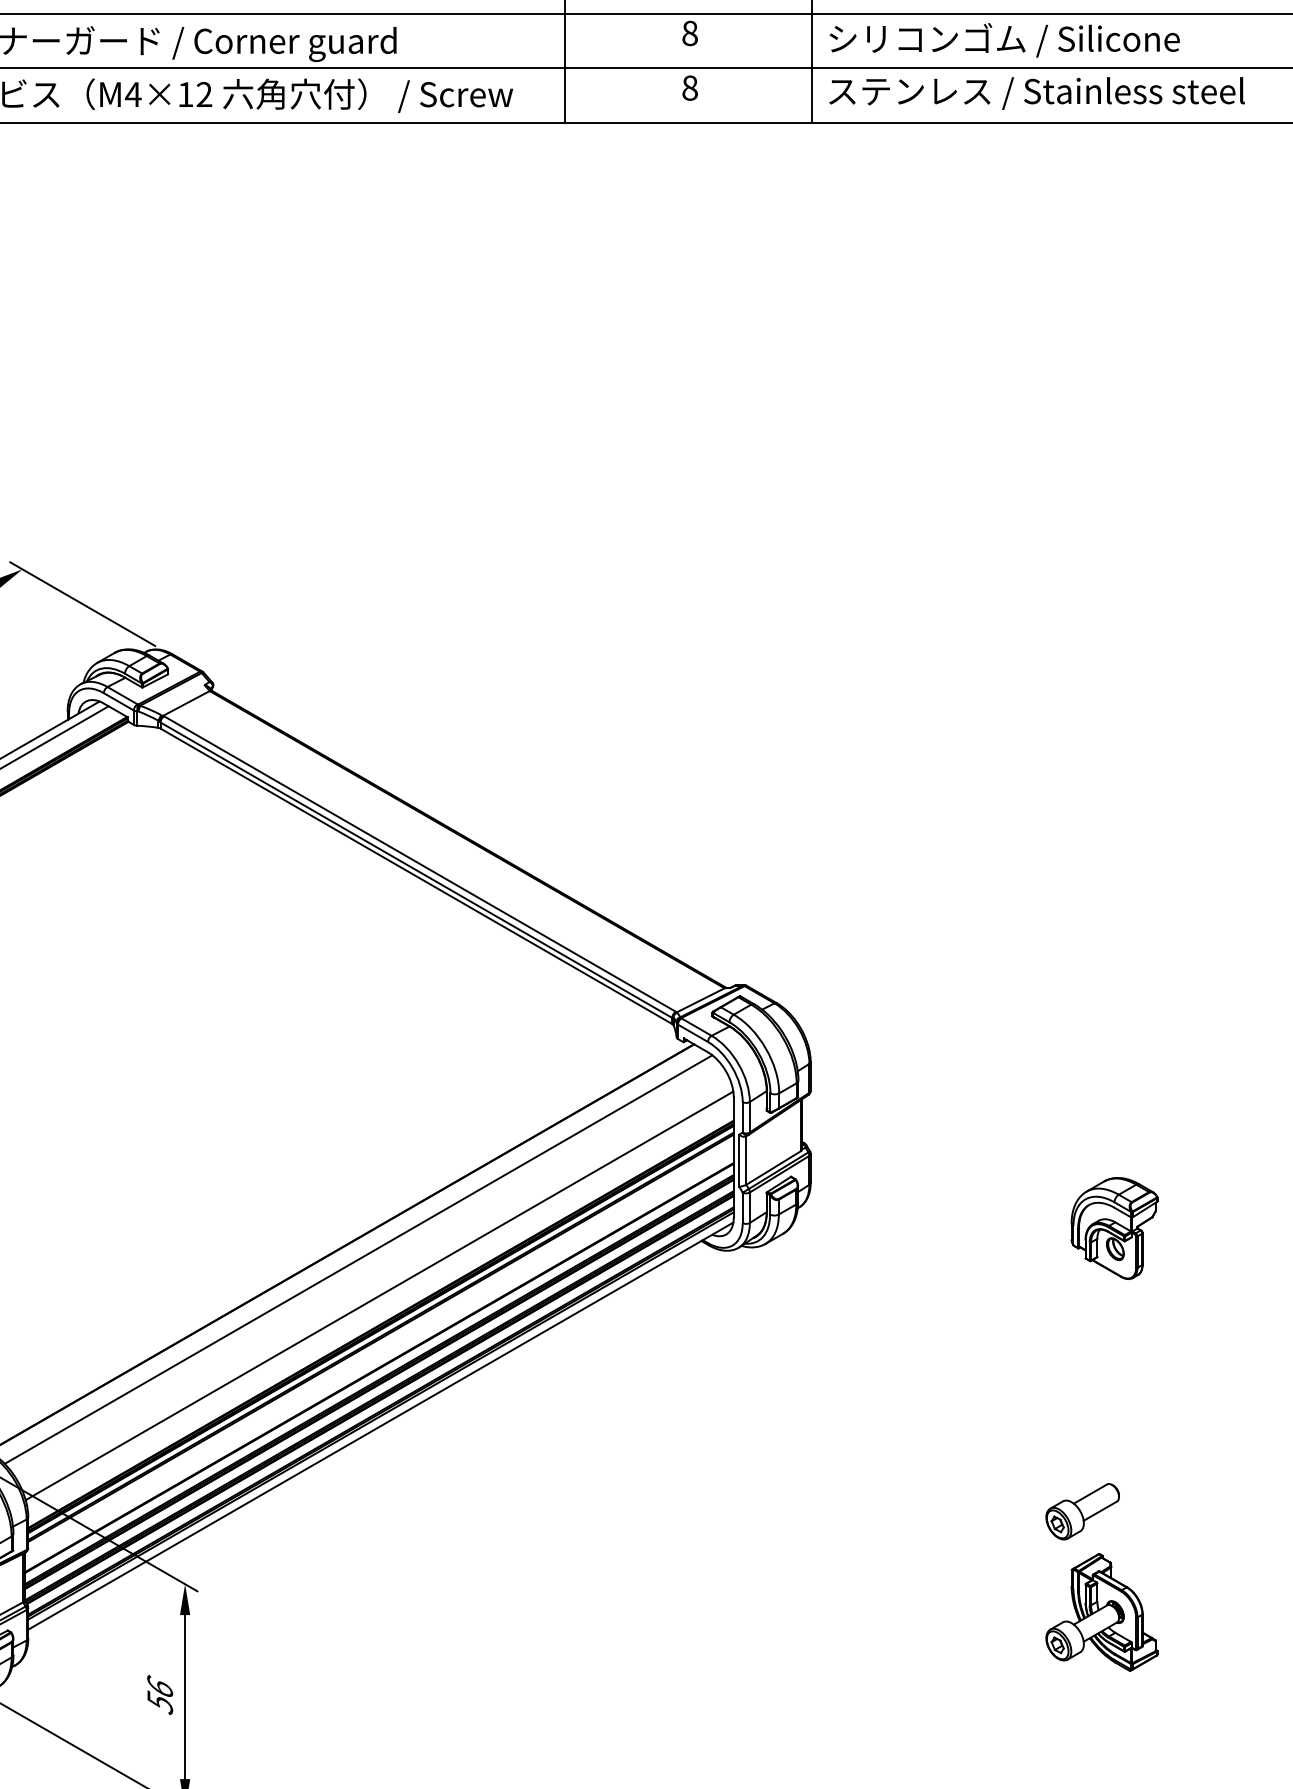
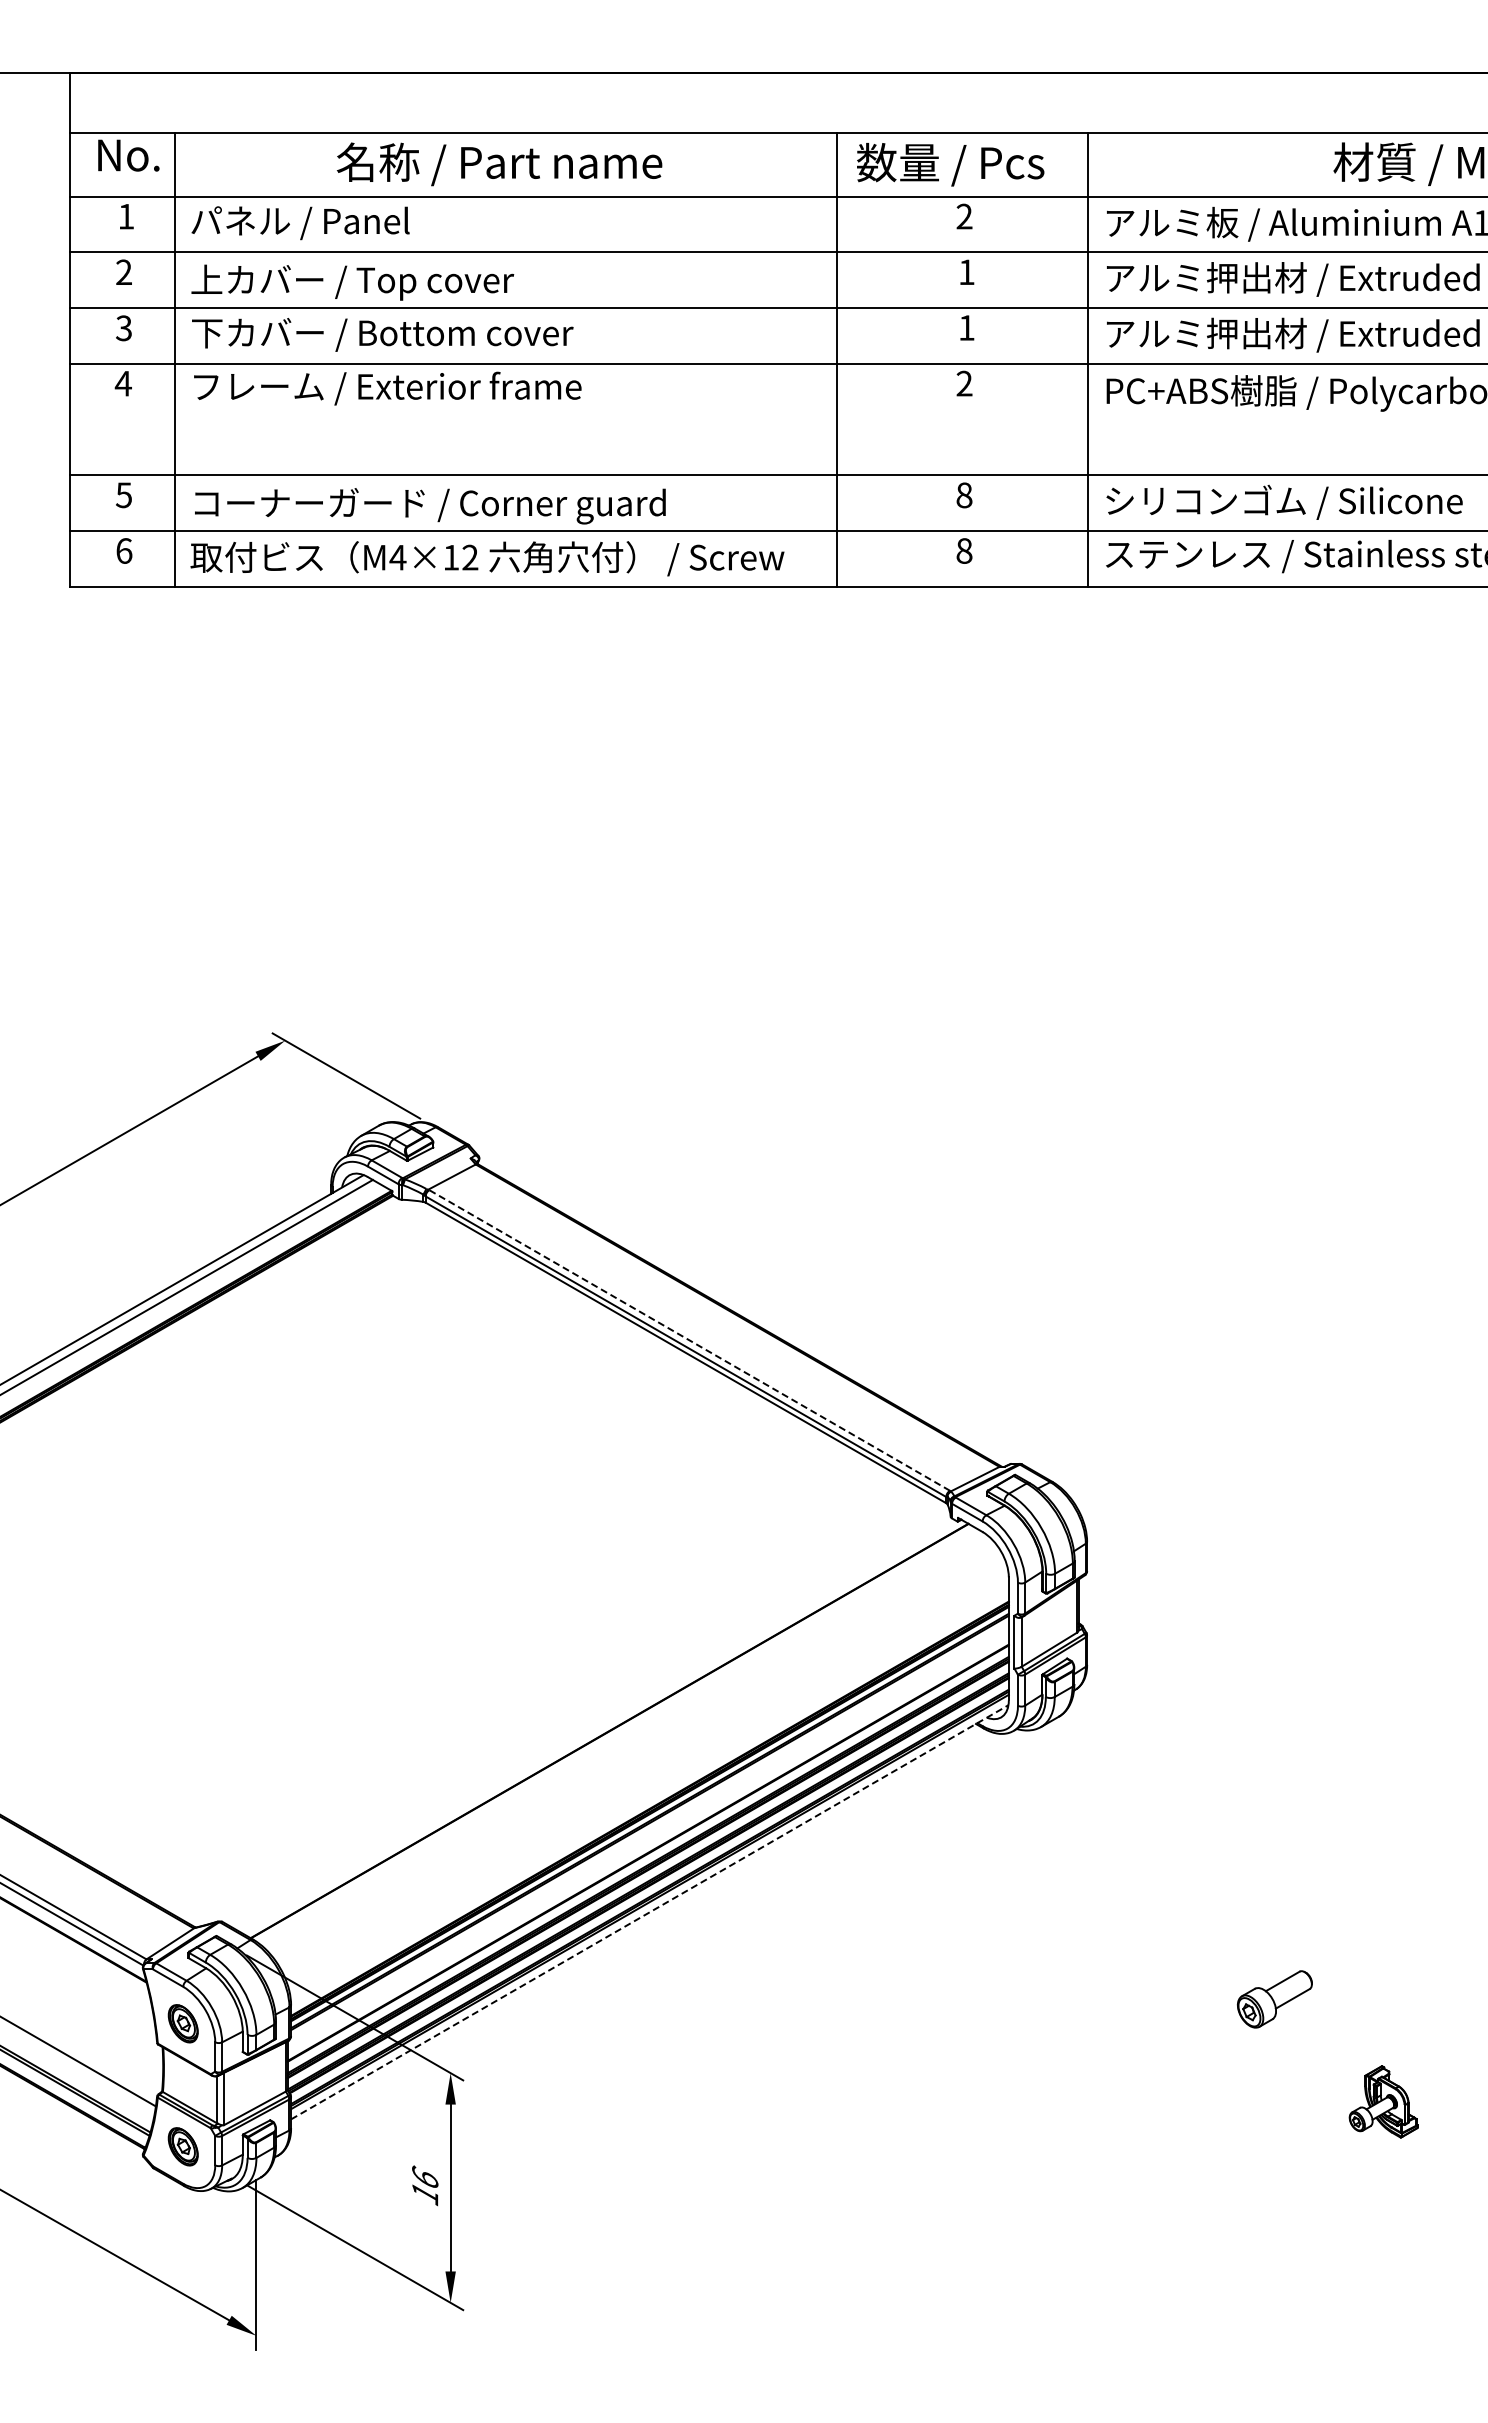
line: (419, 864) -> (689, 1340), solid -> dashed
part: (1113, 1227) -> (1395, 1710), removed
line: (358, 1259) -> (627, 1742), removed
line: (379, 1295) -> (648, 1779), removed
line: (381, 1426) -> (650, 1912), solid -> dashed
part: (1082, 1511) -> (1274, 1999), moved
part: (1101, 1612) -> (1383, 2101), size x0.6
text: (160, 1702) -> (425, 2193), 56 -> 16

